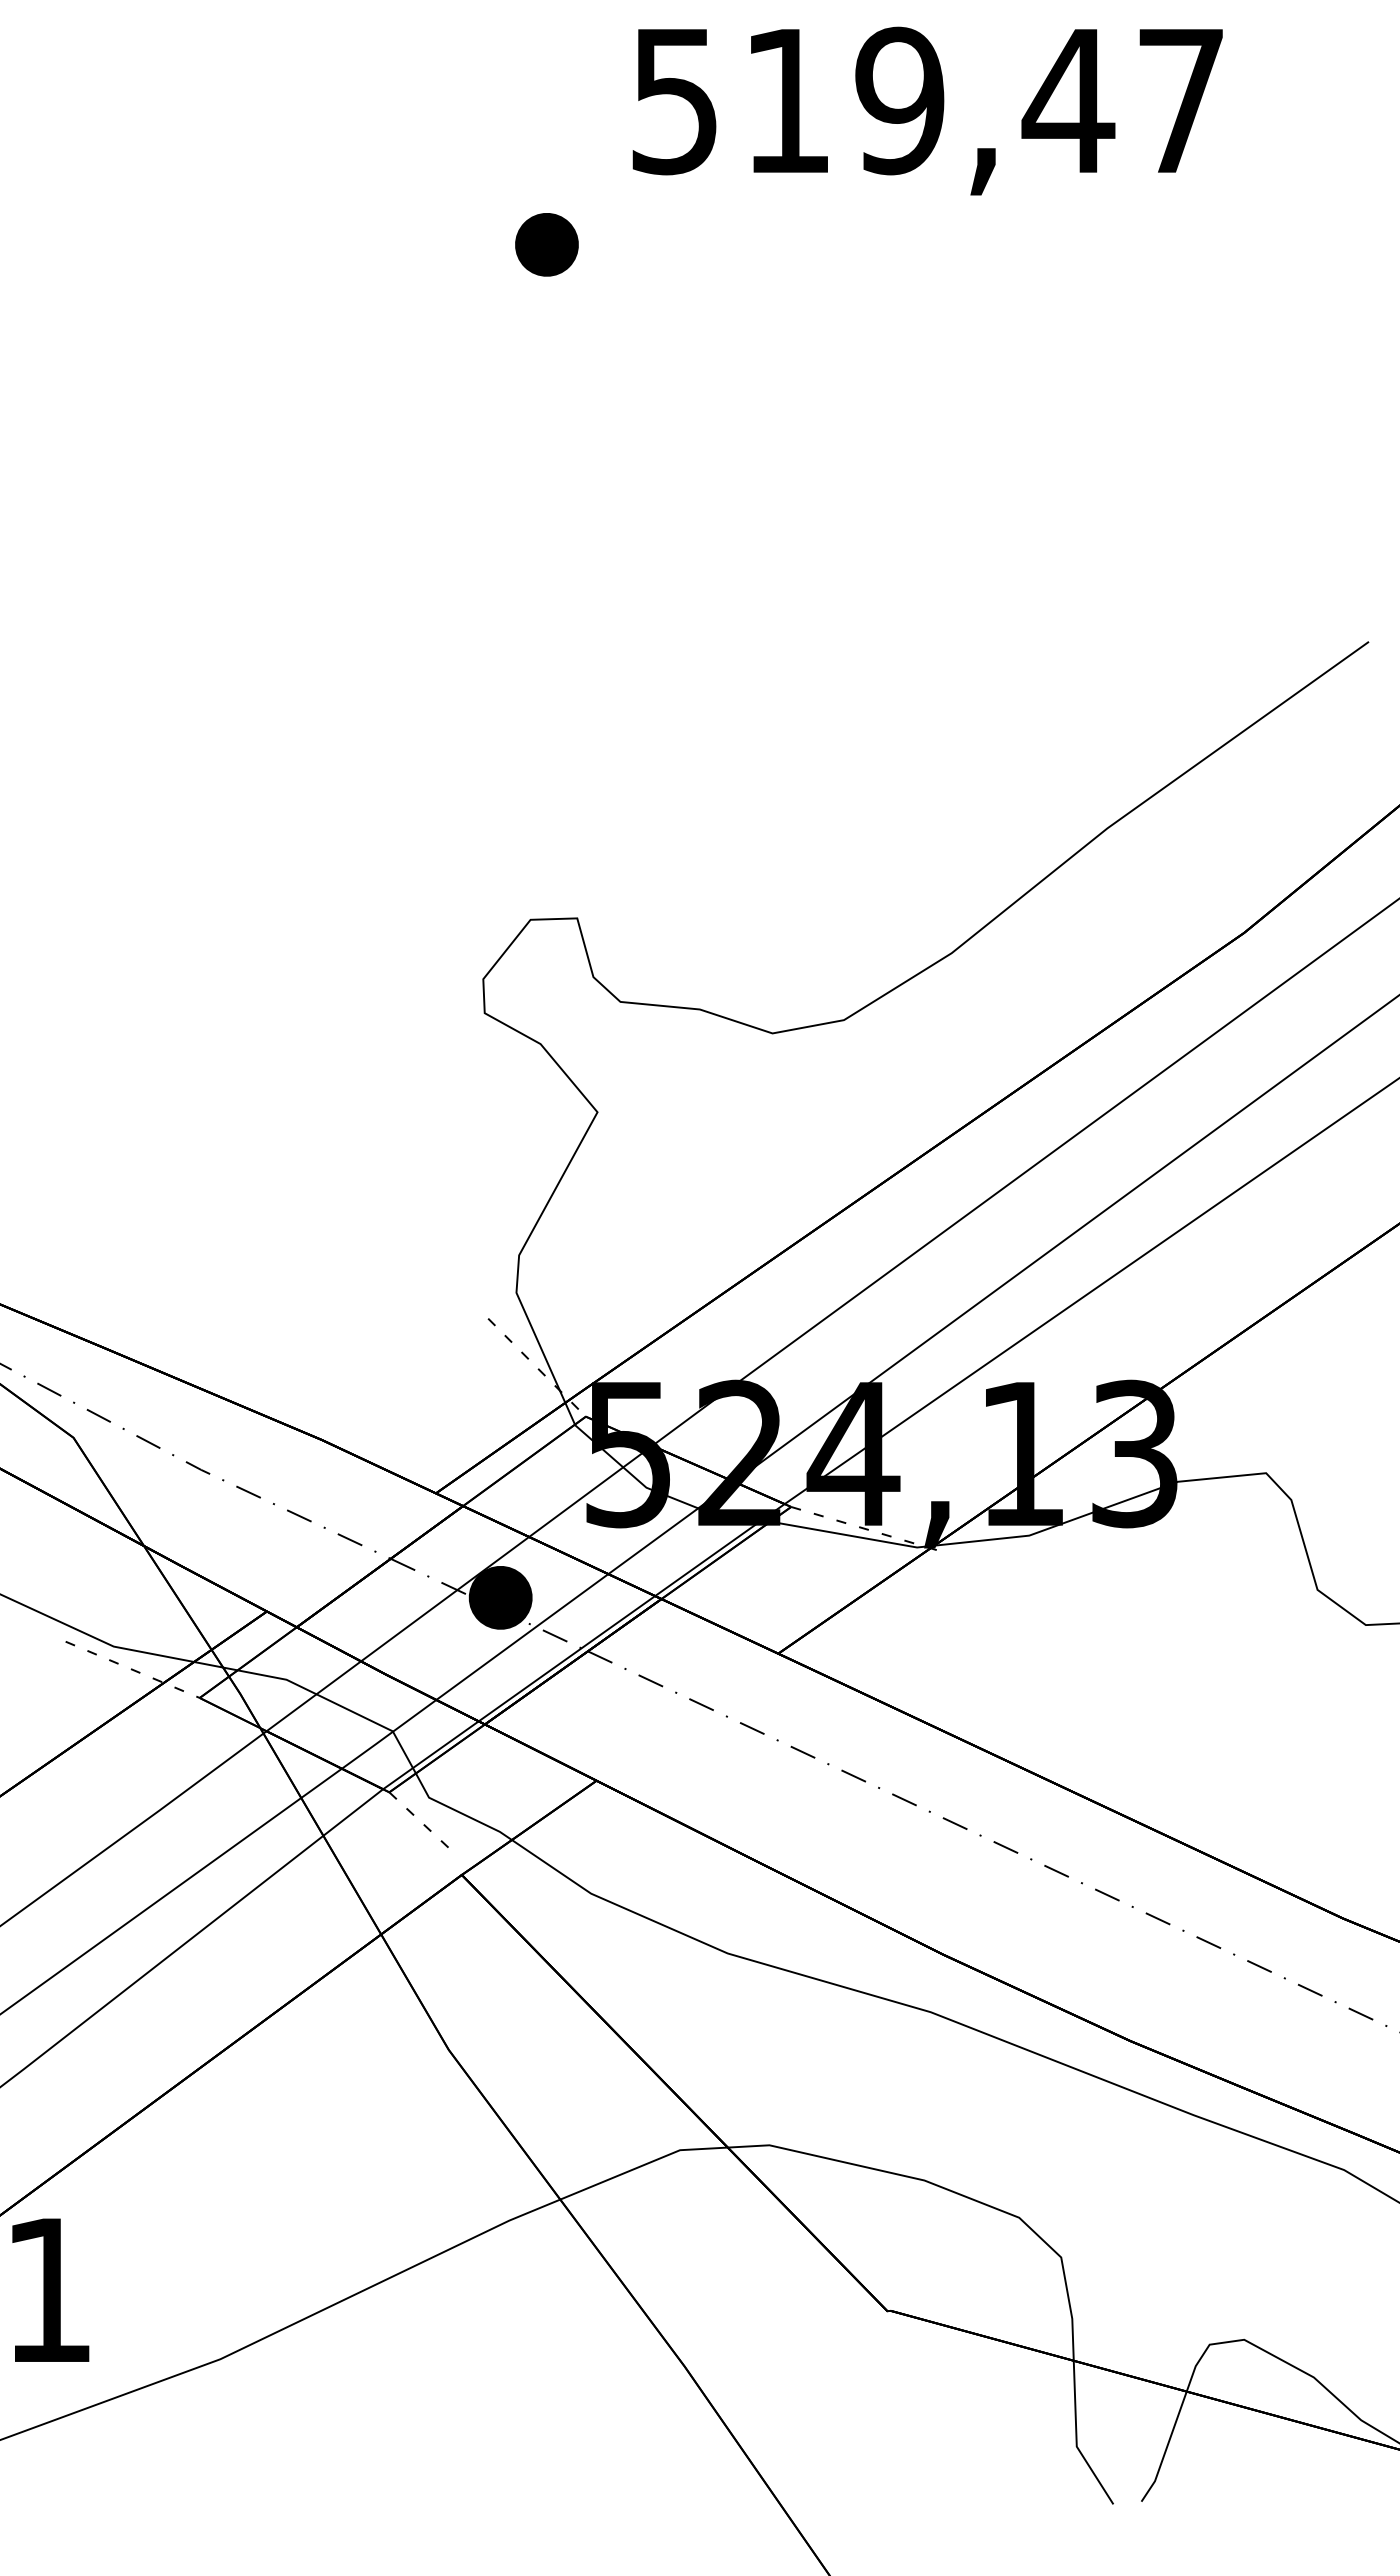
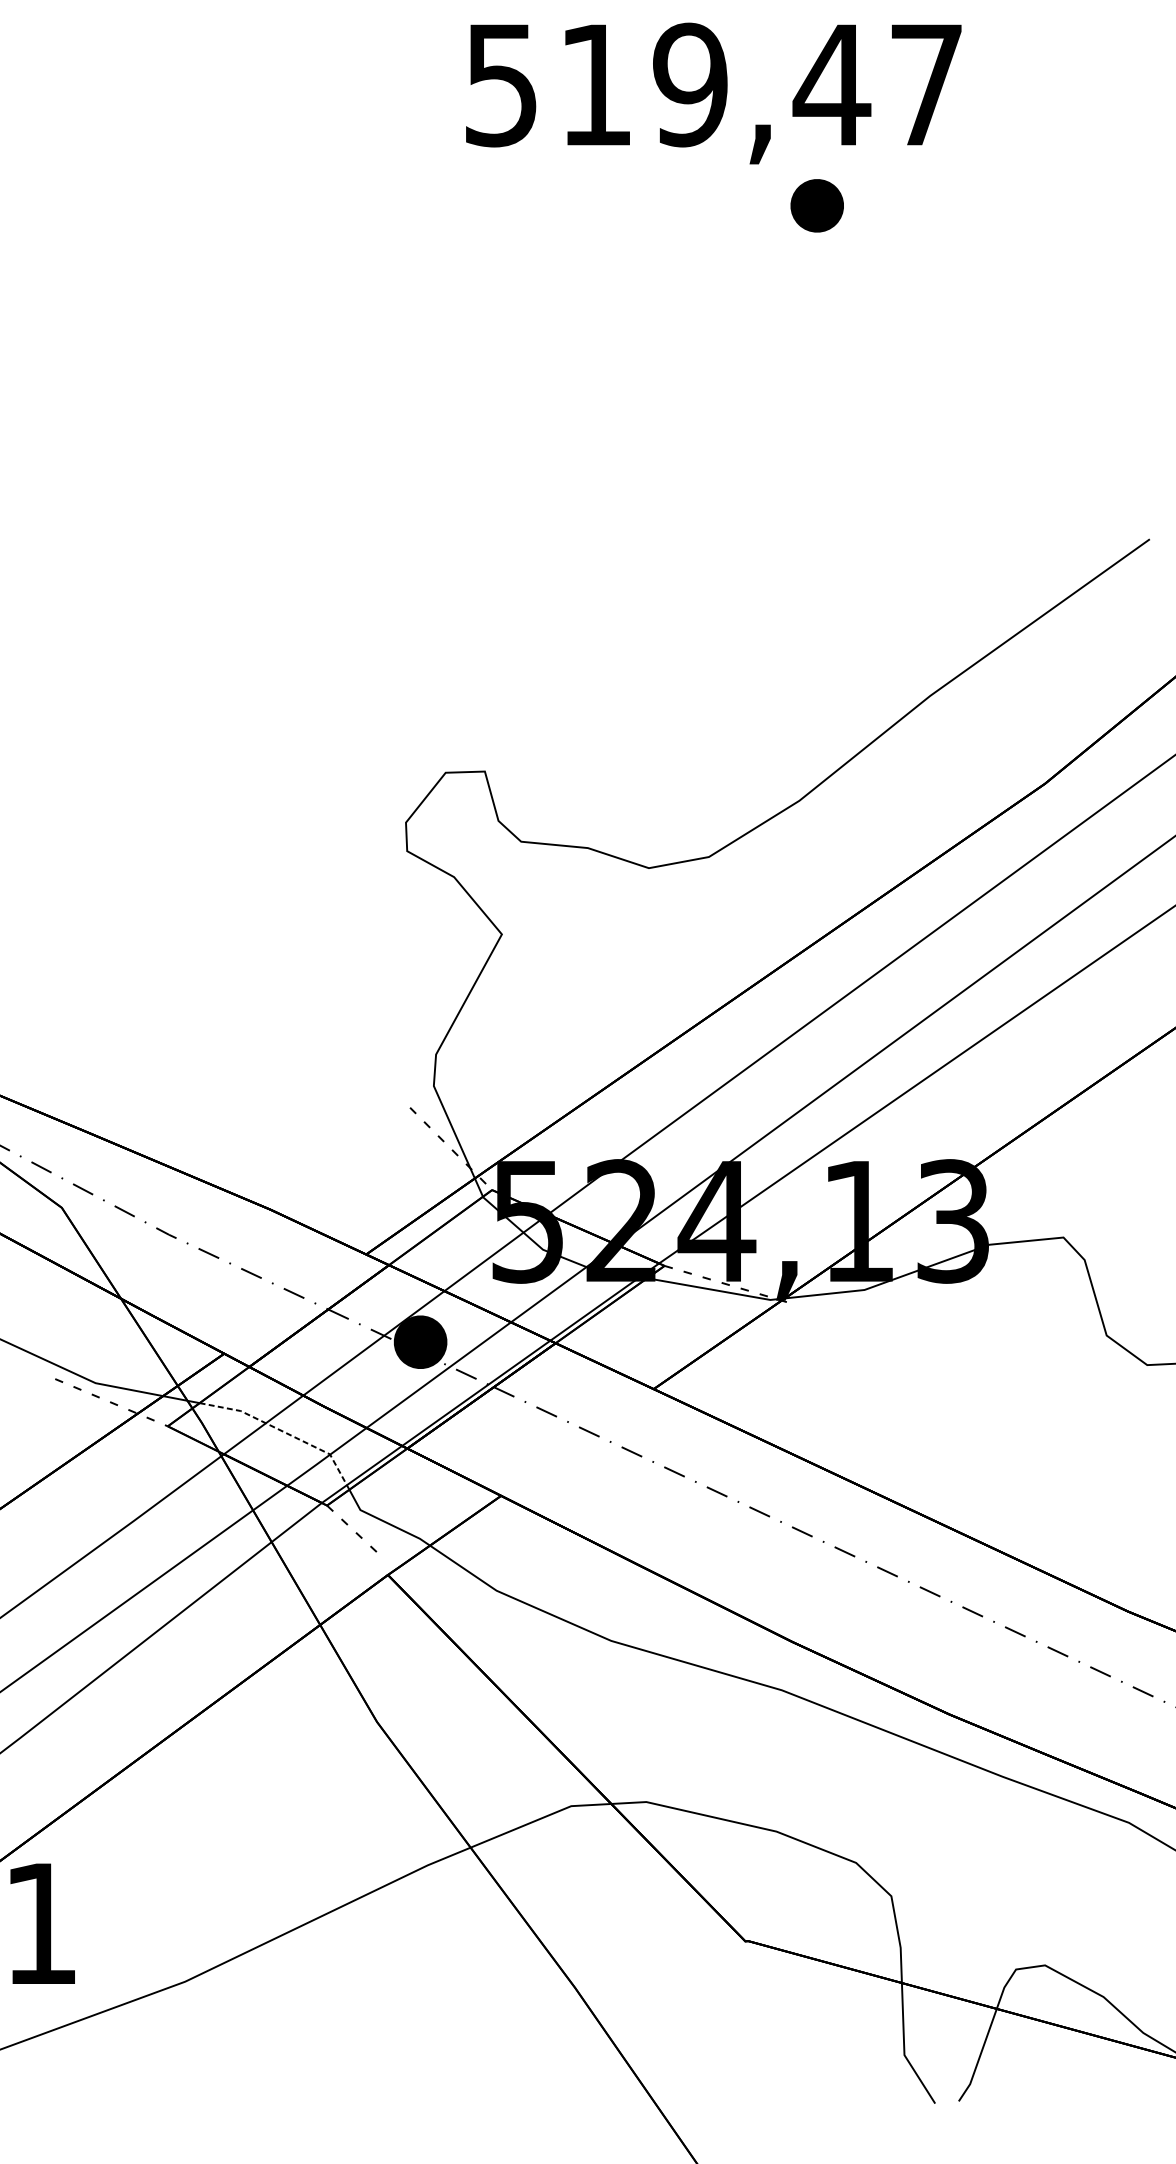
text: (927, 110) -> (713, 93), moved
part: (546, 244) -> (816, 205), moved
line: (339, 1705) -> (285, 1432), solid -> dashed

